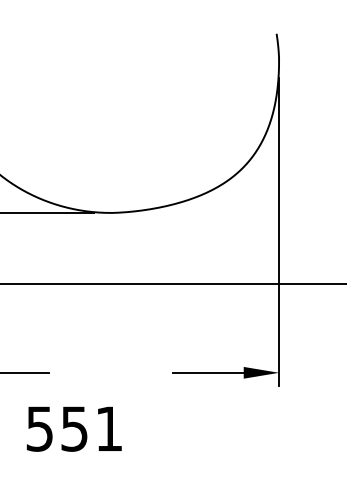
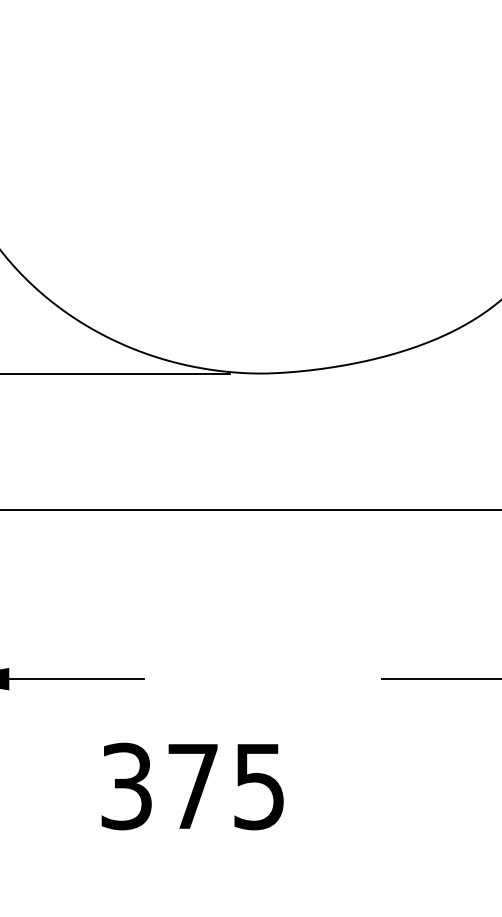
text: (74, 428) -> (192, 785), 551 -> 375

